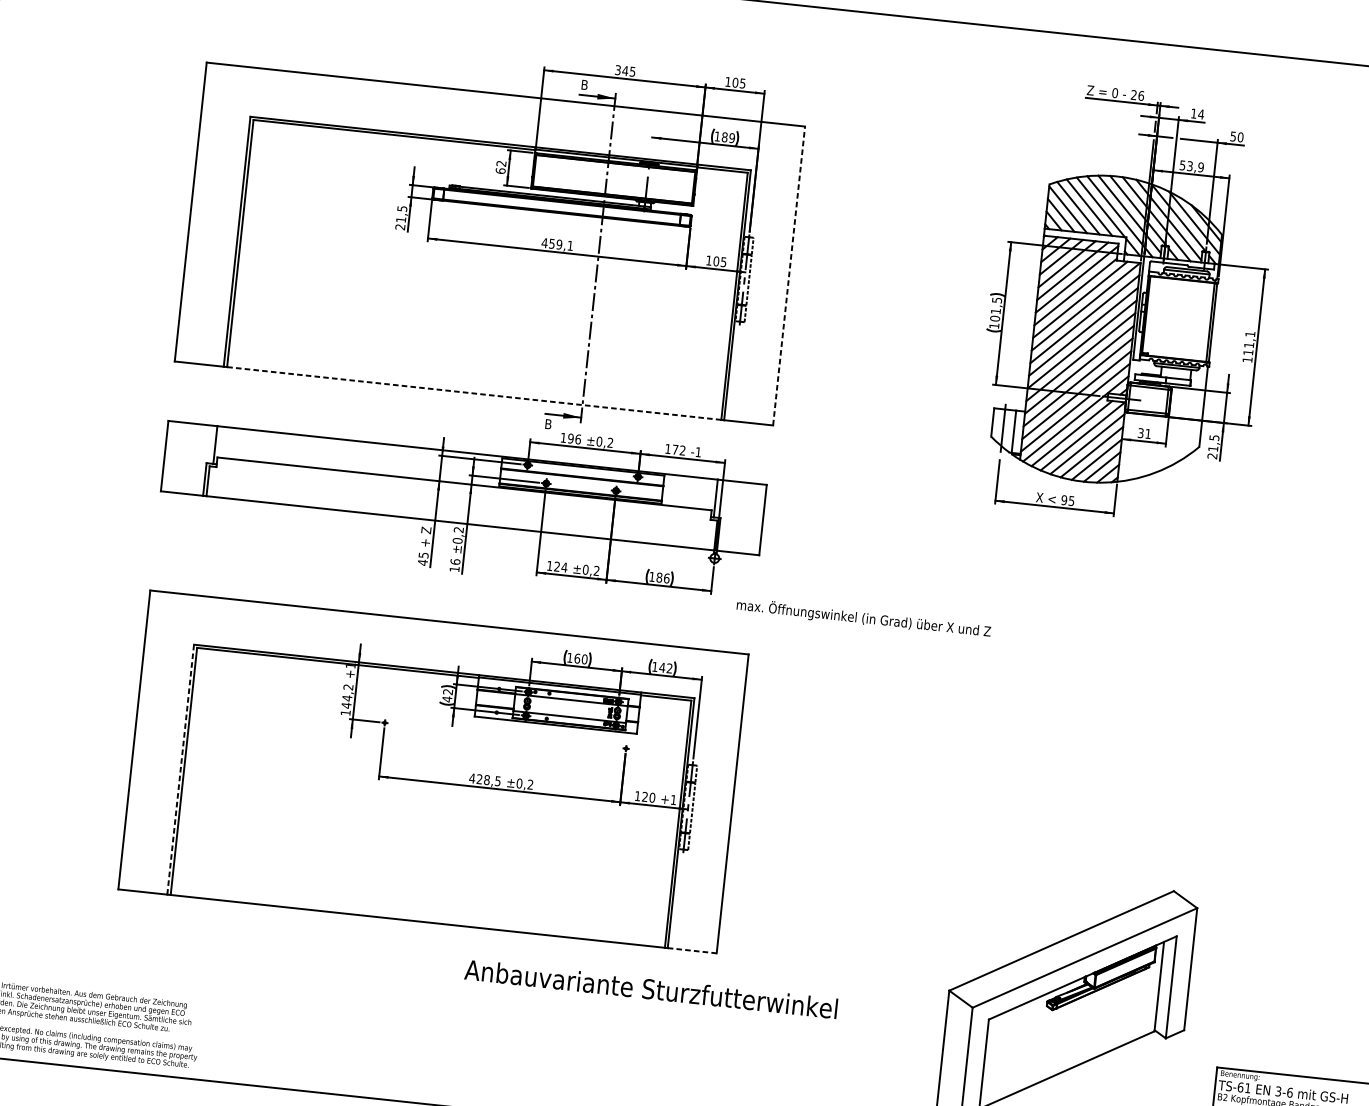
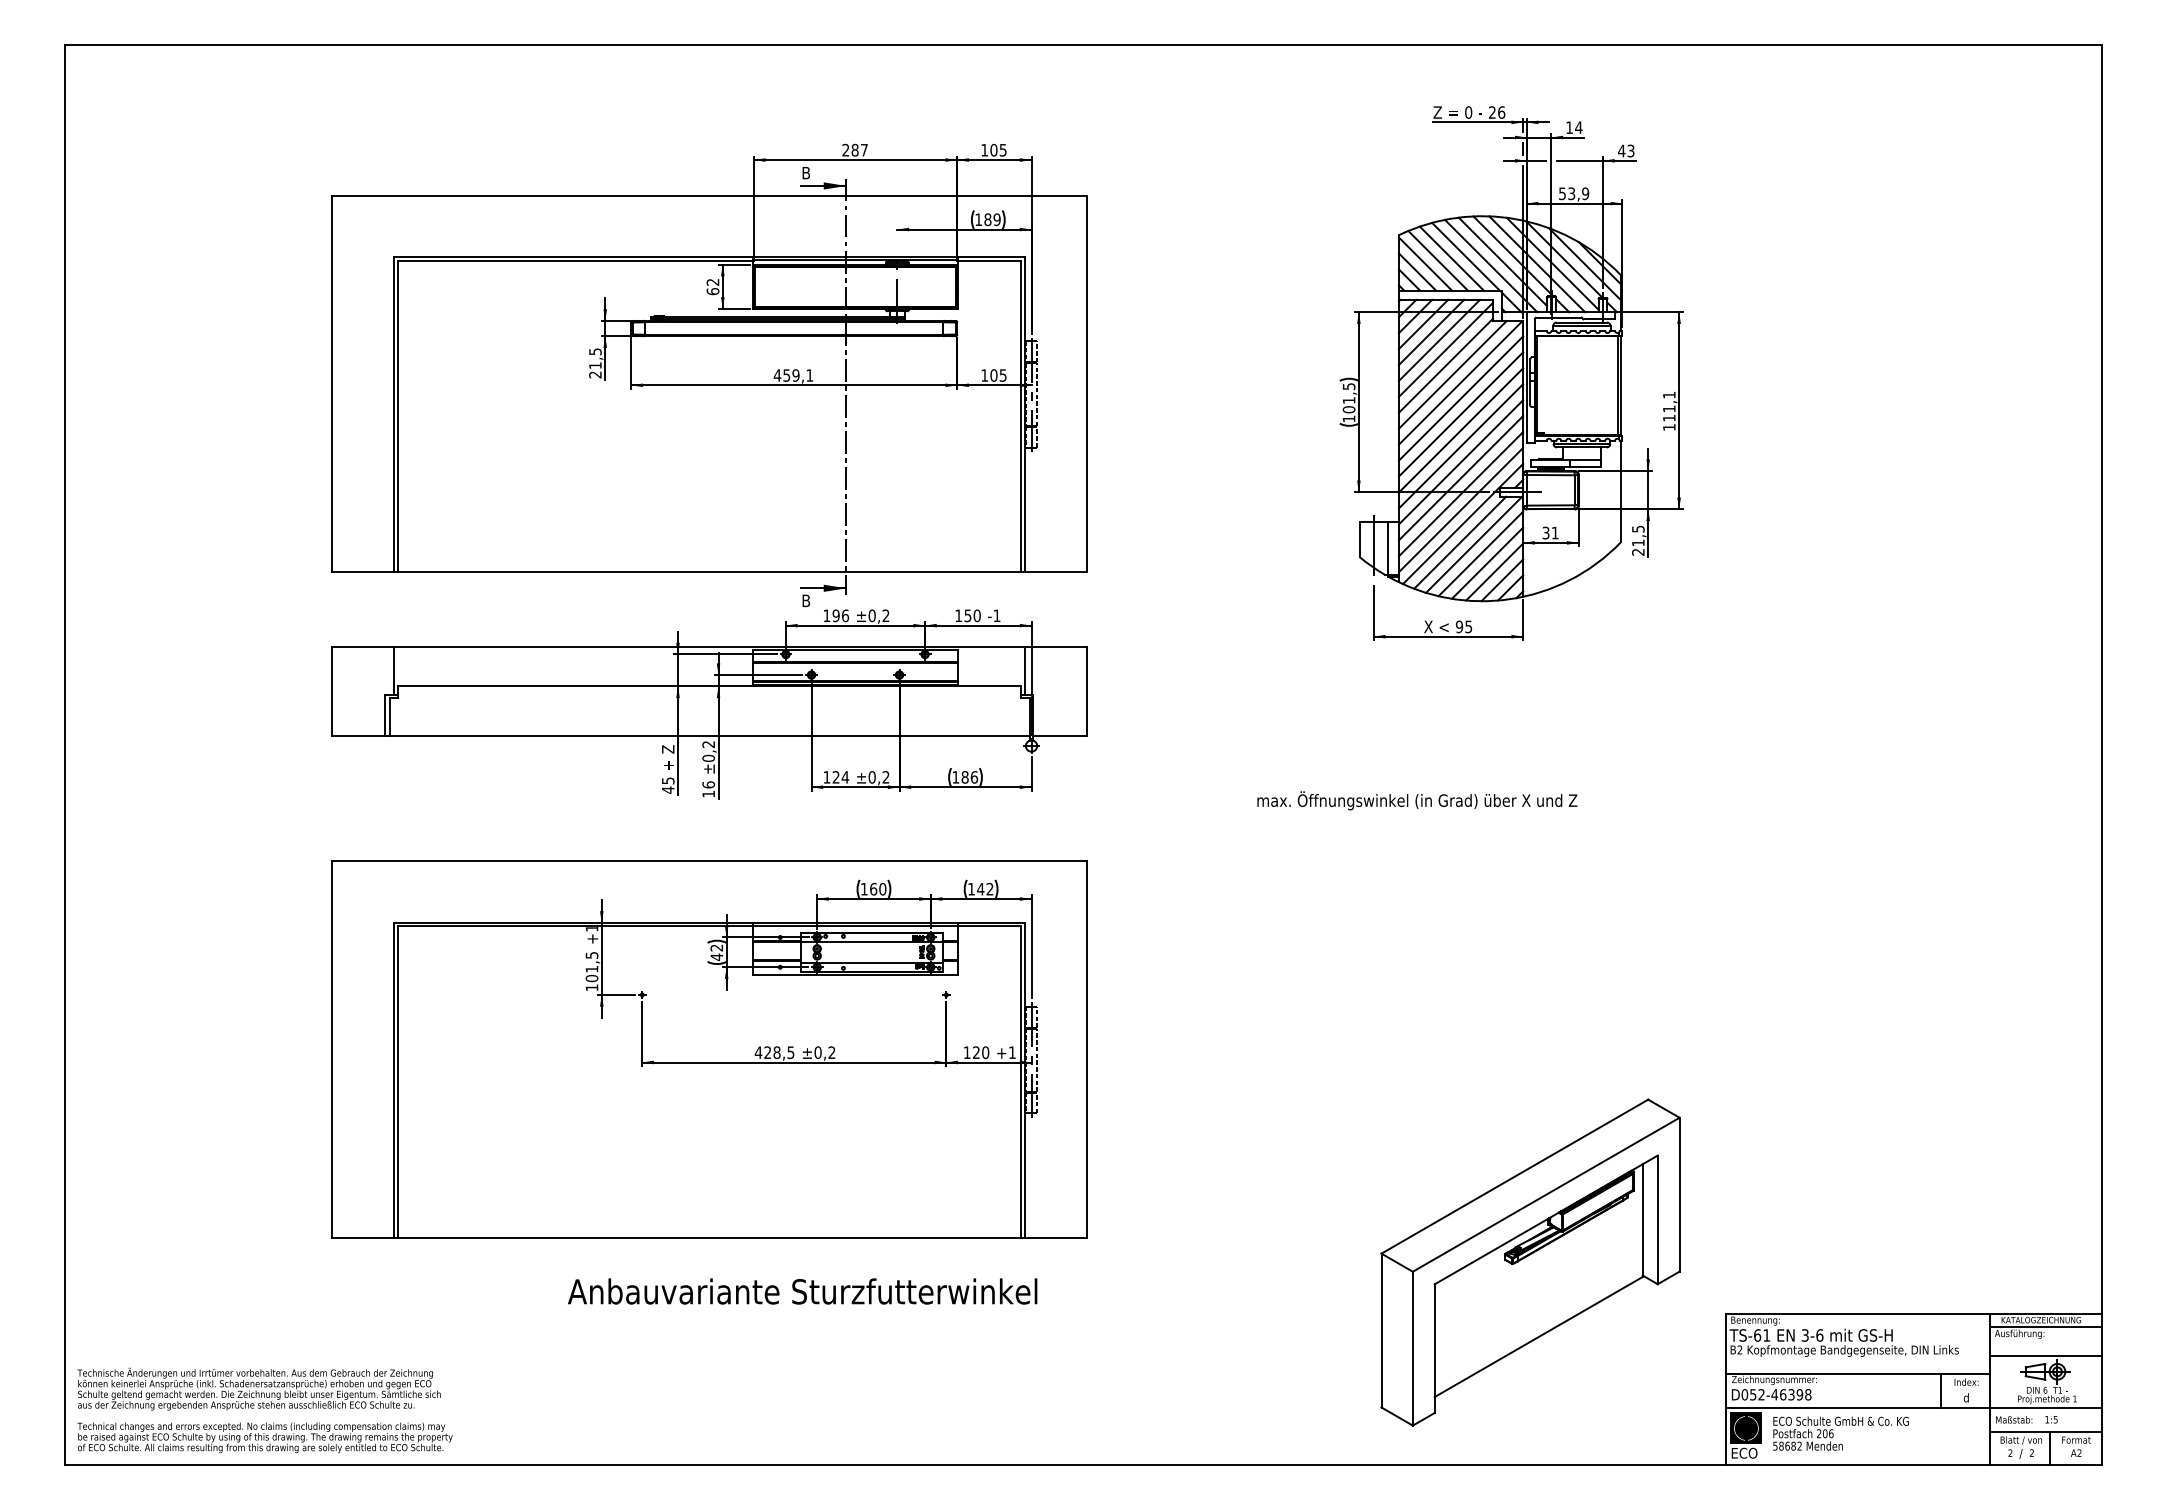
text: (624, 70) -> (854, 149), 345 -> 287
text: (1237, 136) -> (1626, 150), 50 -> 43
line: (789, 275) -> (1086, 383), dashed -> solid
line: (474, 393) -> (709, 572), dashed -> solid
text: (679, 449) -> (972, 615), 172 -> 150
text: (864, 618) -> (1417, 800), moved
text: (347, 696) -> (591, 967), 144,2 -> 101,5
line: (180, 769) -> (393, 1080), dashed -> solid
line: (692, 951) -> (1055, 1238), dashed -> solid
text: (651, 989) -> (802, 1291), moved

